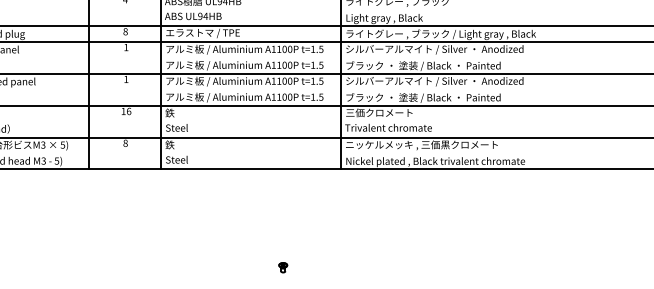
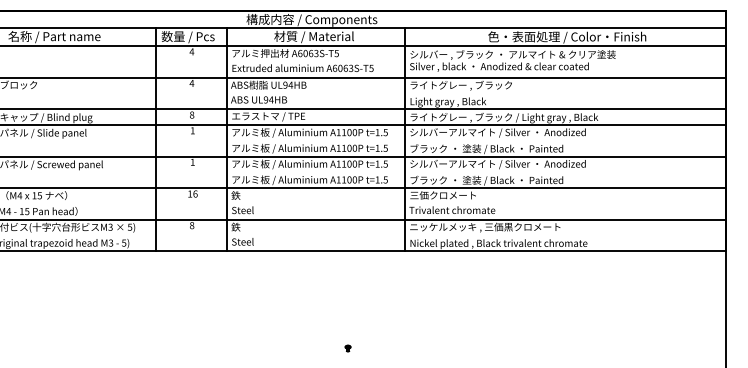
part: (282, 267) -> (347, 348), size x0.62

